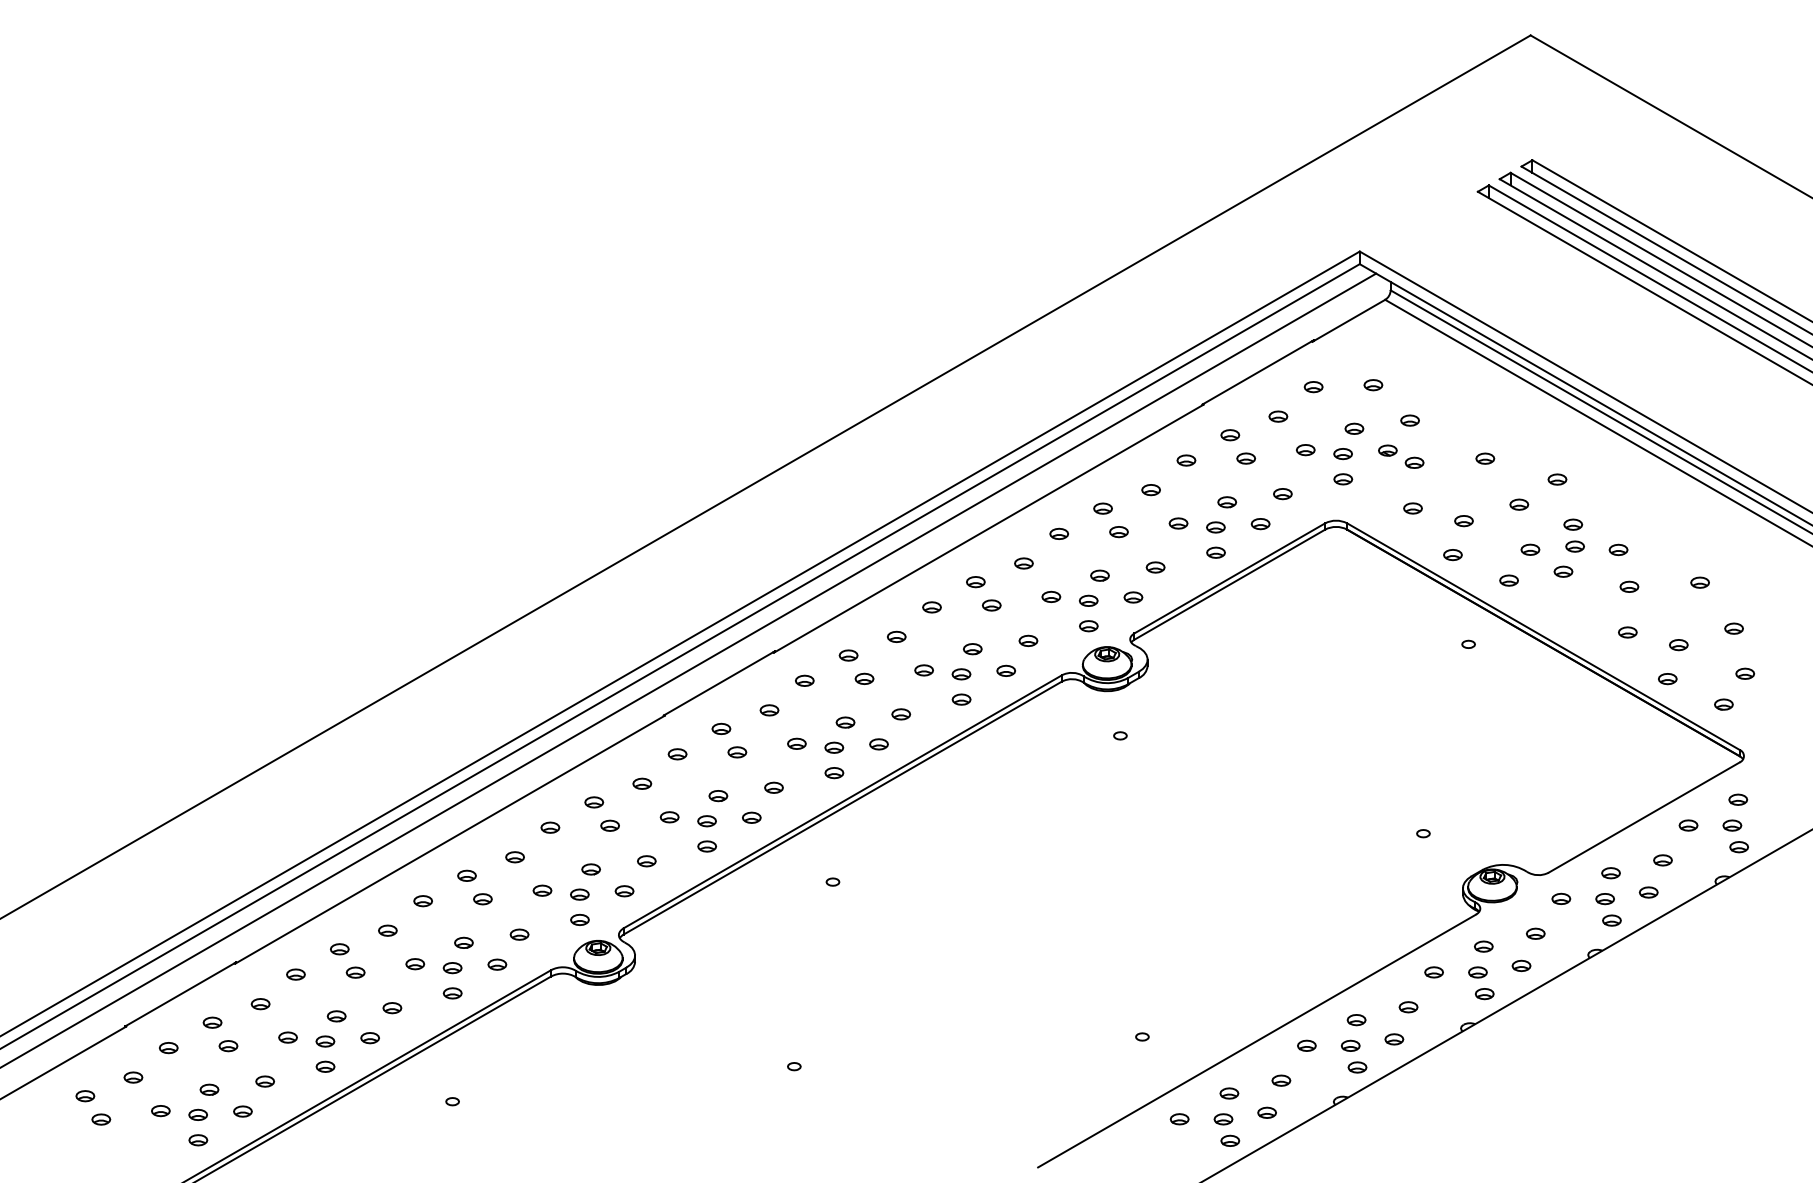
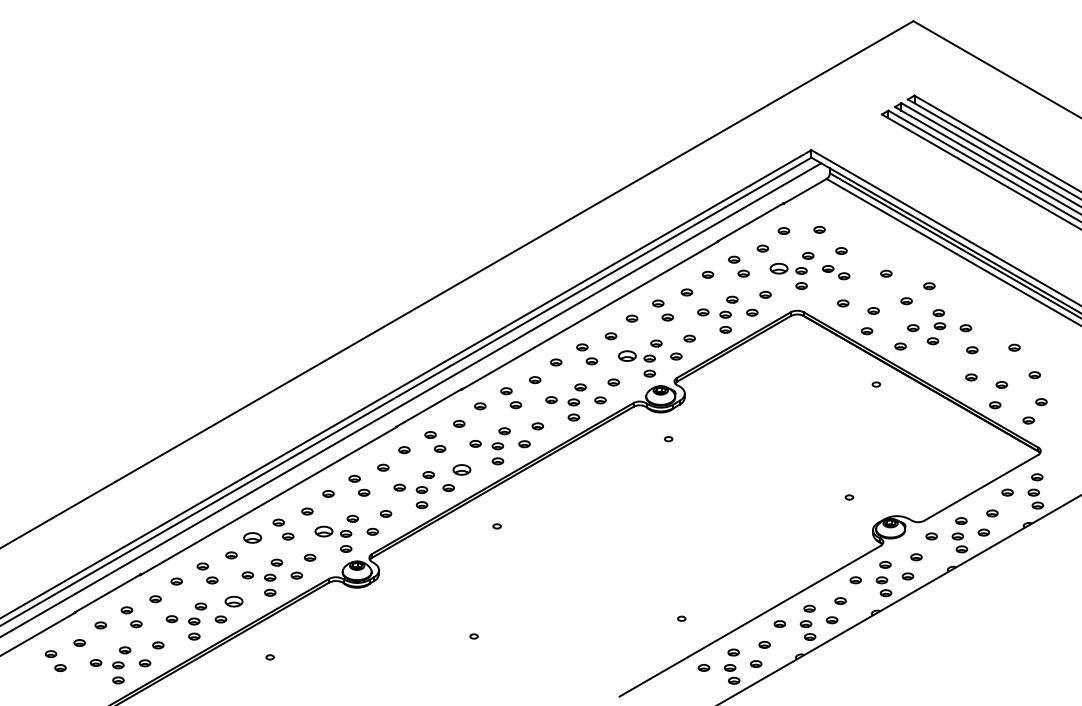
part: (1306, 449) -> (779, 268), size x1.6
part: (1051, 597) -> (627, 356), size x1.6
part: (773, 788) -> (461, 470), size x1.6
part: (541, 890) -> (323, 531), size x1.6
part: (423, 900) -> (252, 537), size x1.6
part: (392, 1007) -> (234, 601), size x1.6

